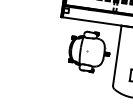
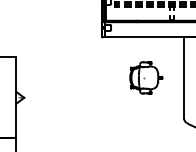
part: (88, 51) -> (145, 77), size x0.6

